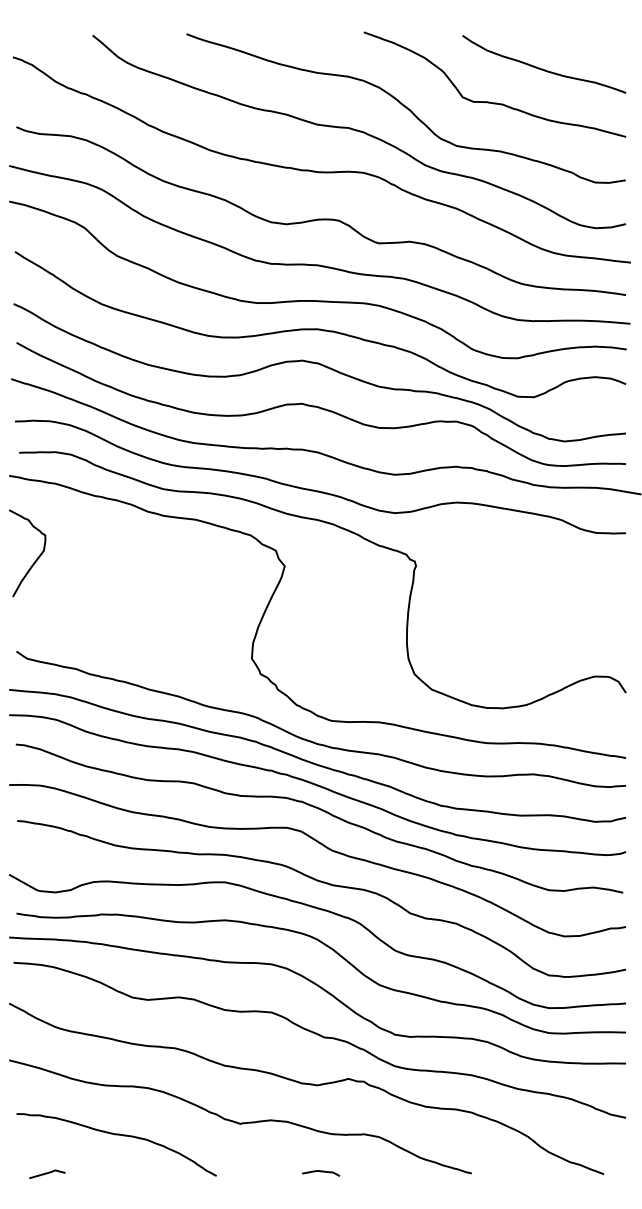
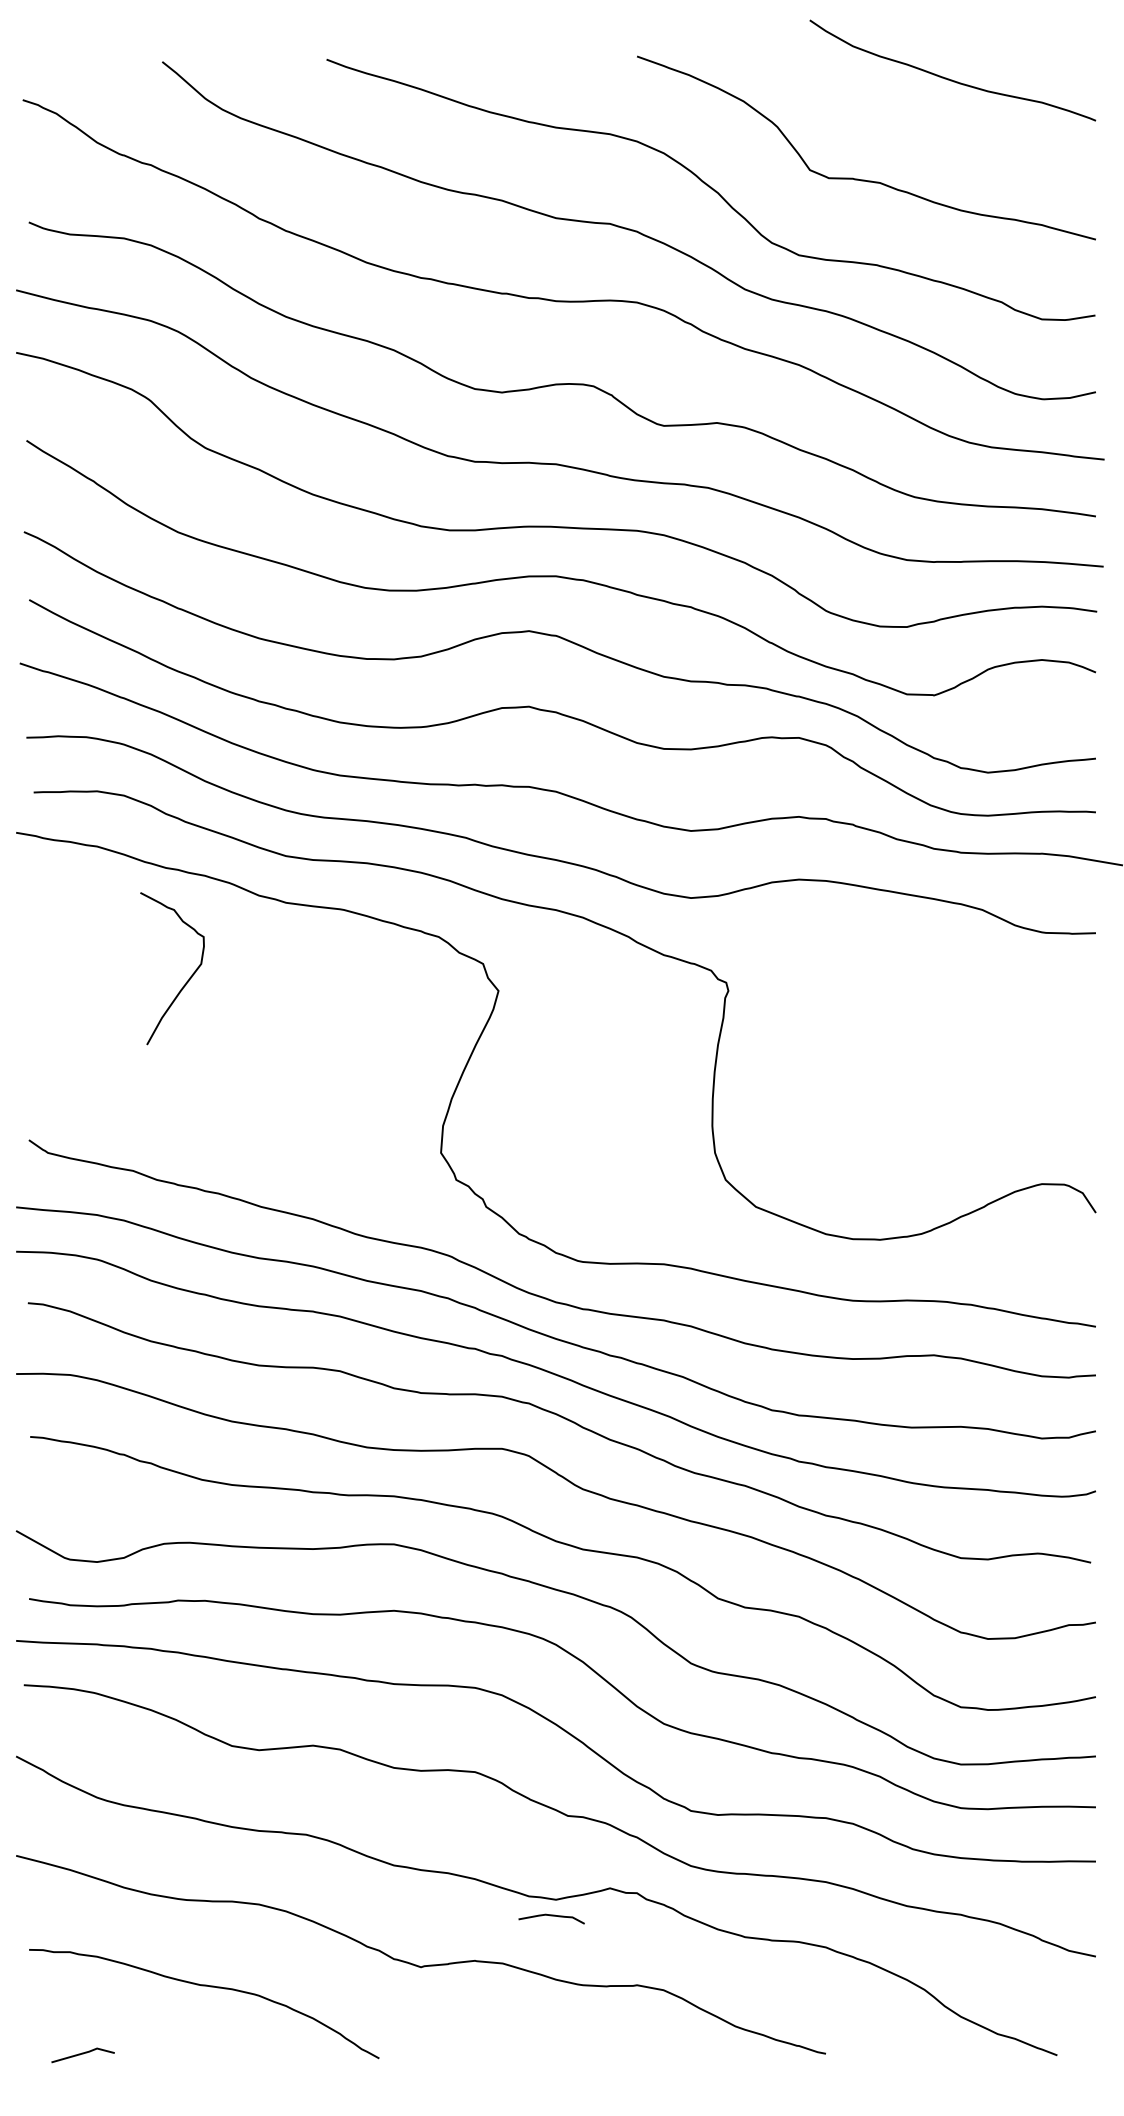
curve: (542, 68) -> (949, 77), moved
curve: (36, 558) -> (188, 977), moved
curve: (321, 1172) -> (552, 1917), moved

